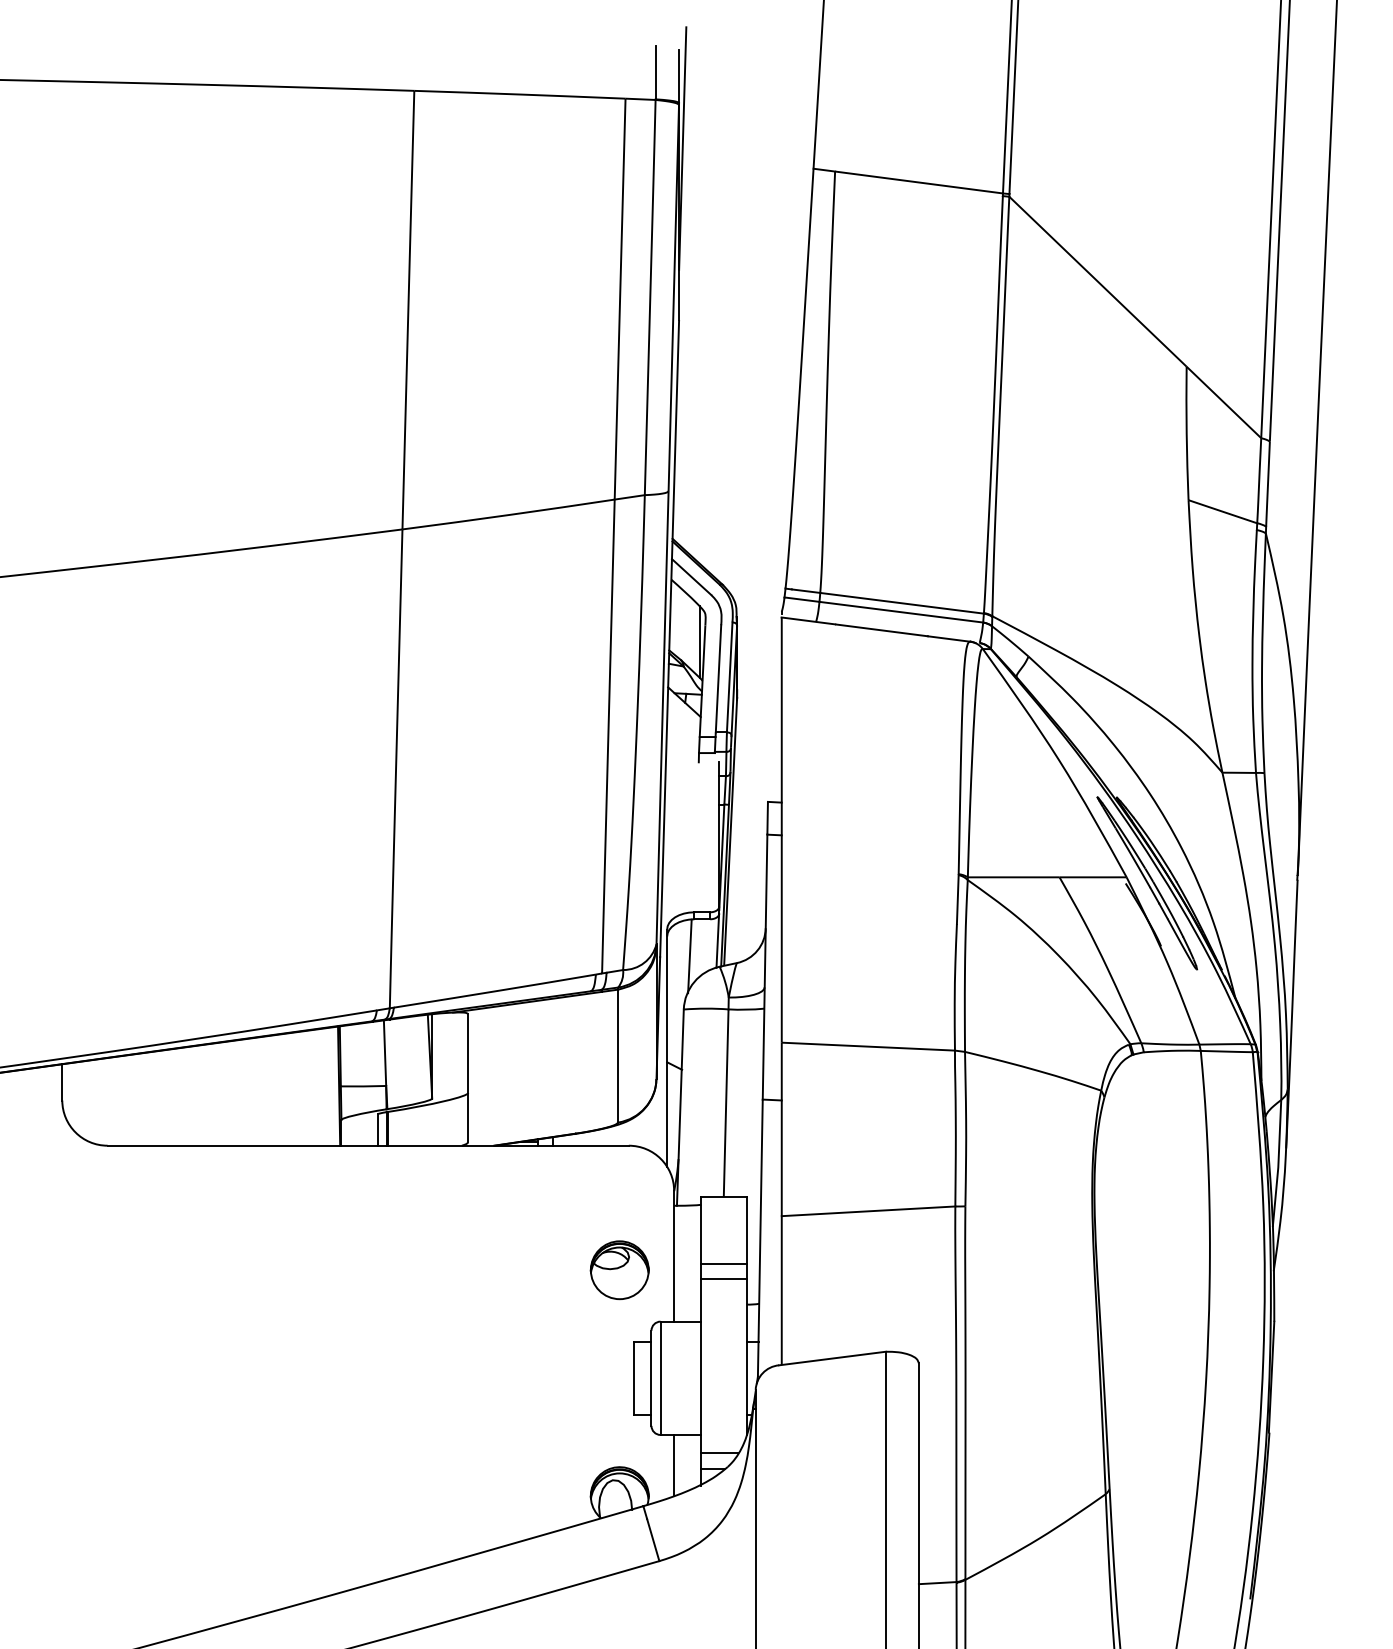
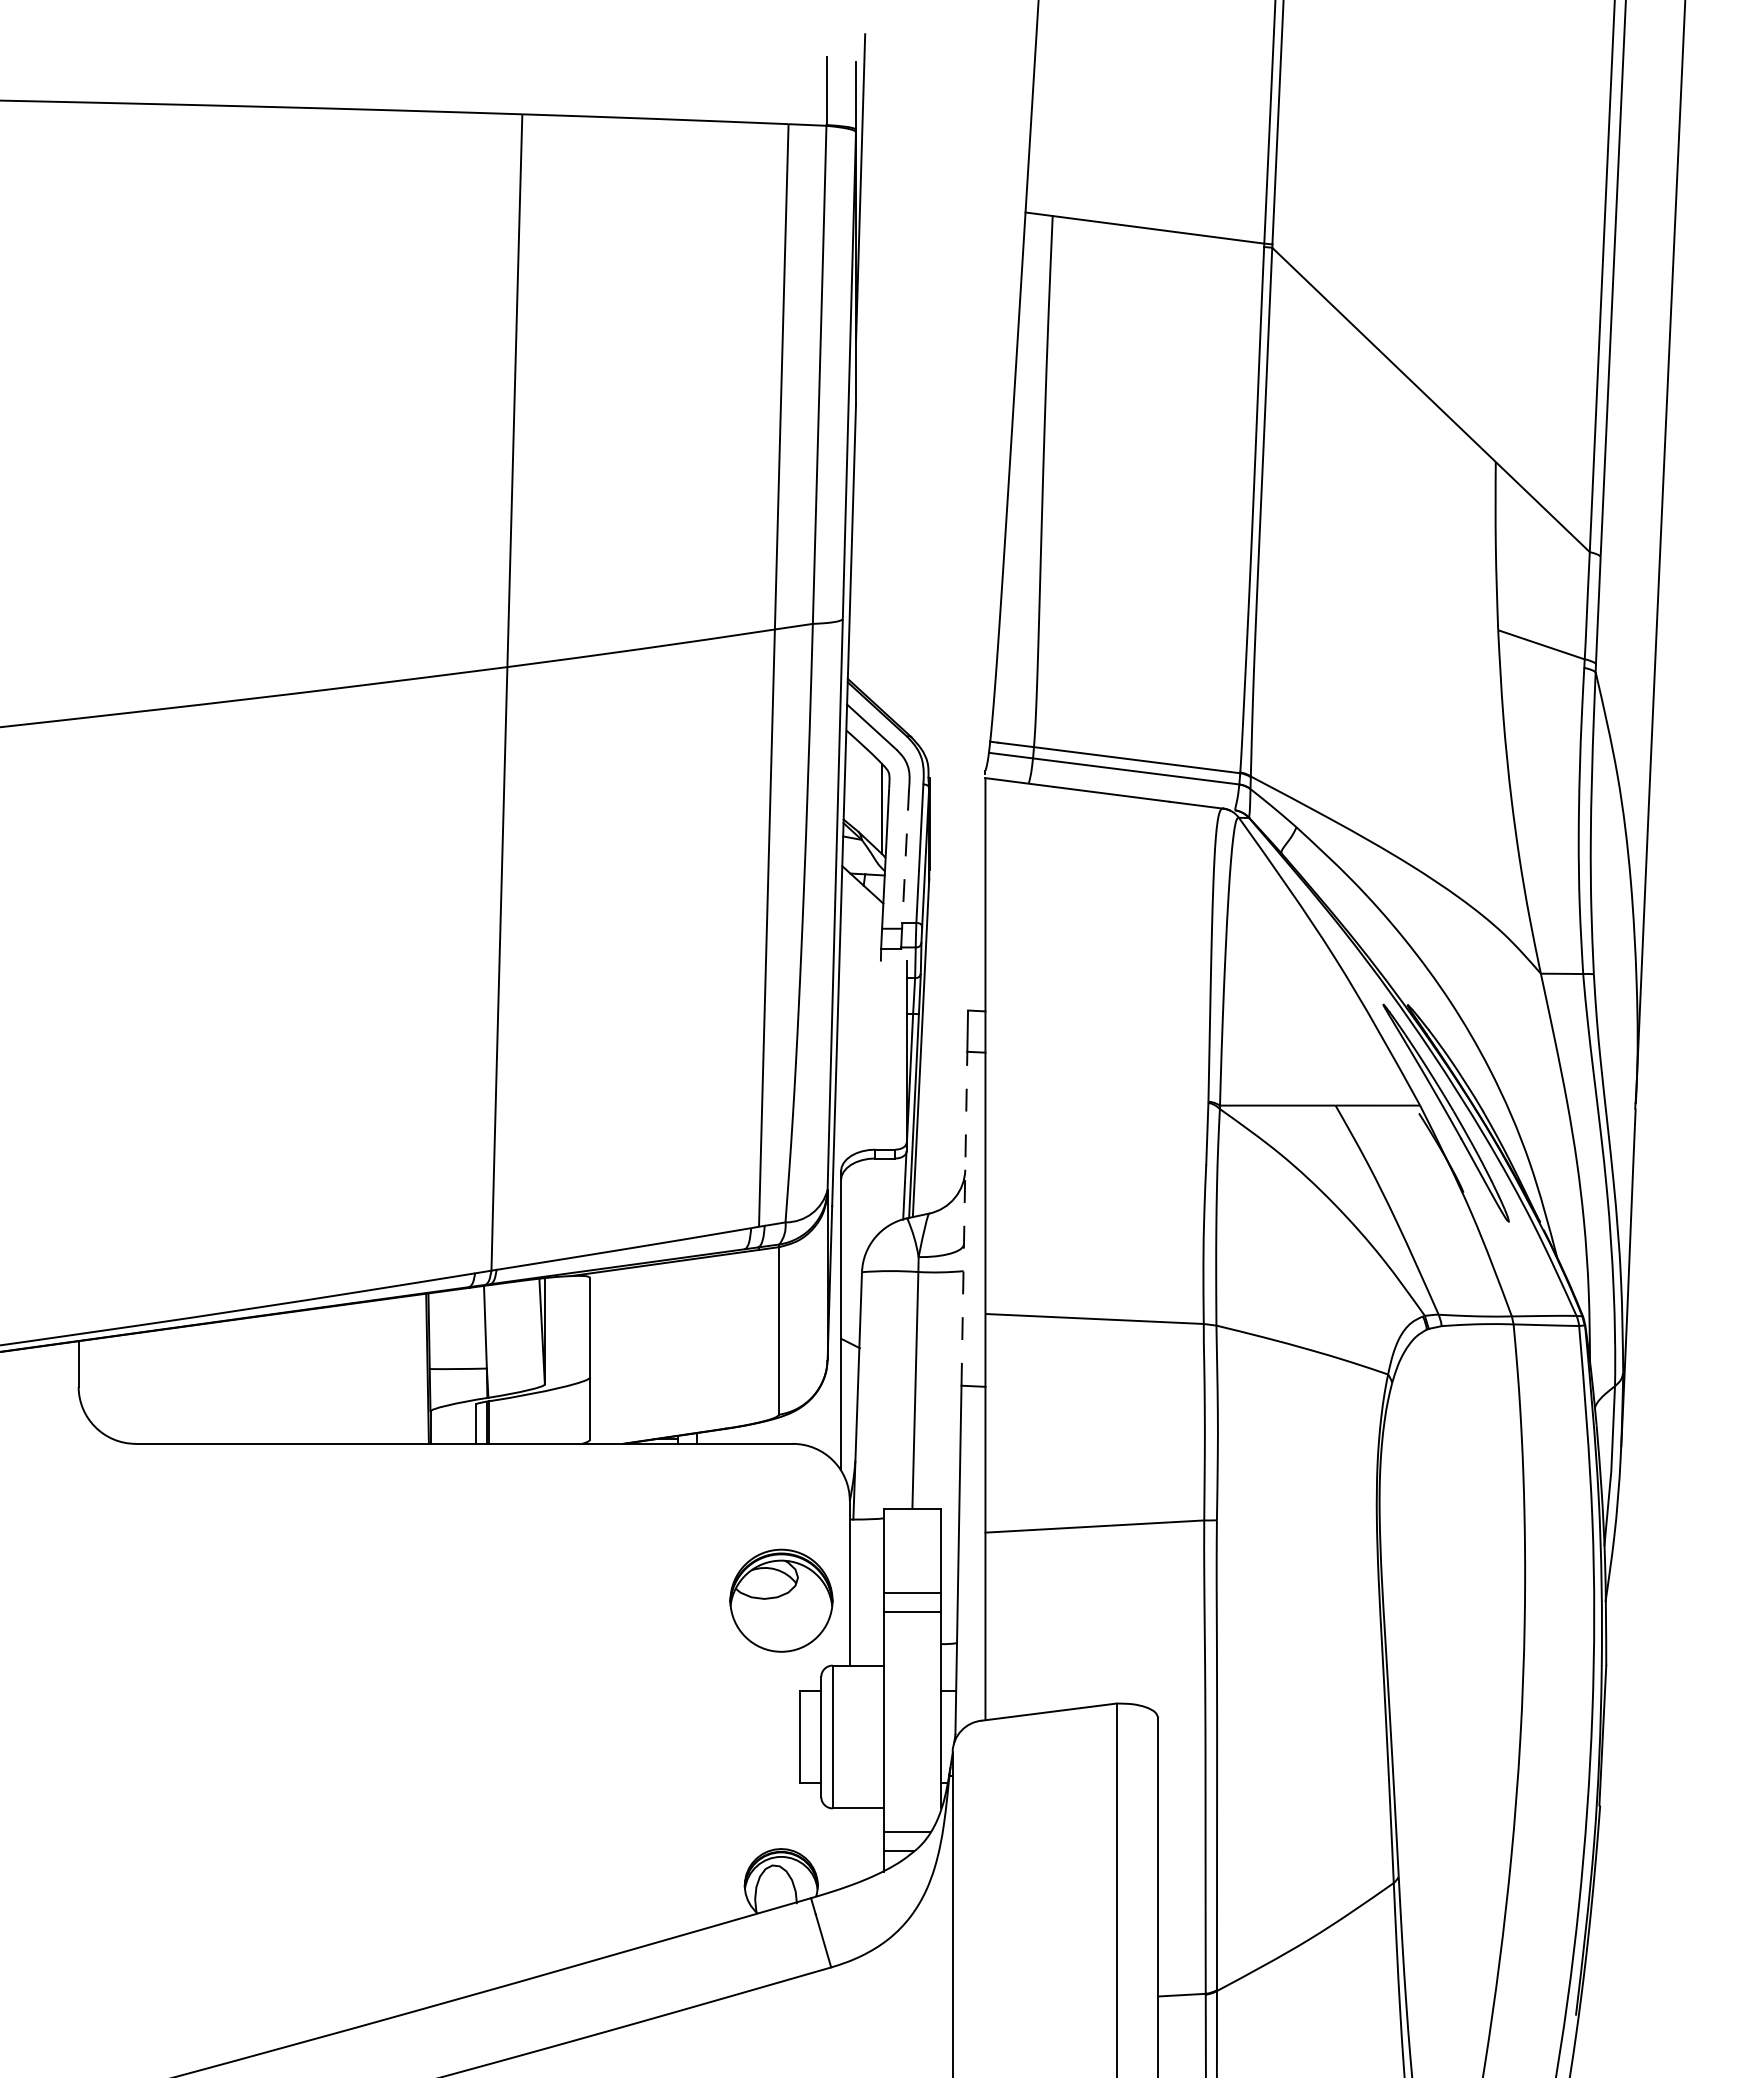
line: (718, 678) -> (905, 855), solid -> dashed
line: (689, 955) -> (869, 1204), removed
line: (765, 966) -> (964, 1218), solid -> dashed
part: (619, 1269) -> (780, 1600), size x1.4
line: (673, 1465) -> (849, 1846), removed

